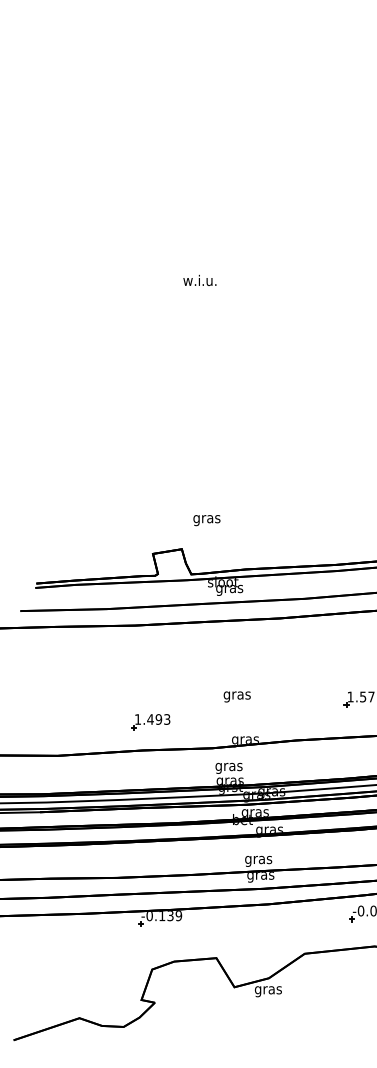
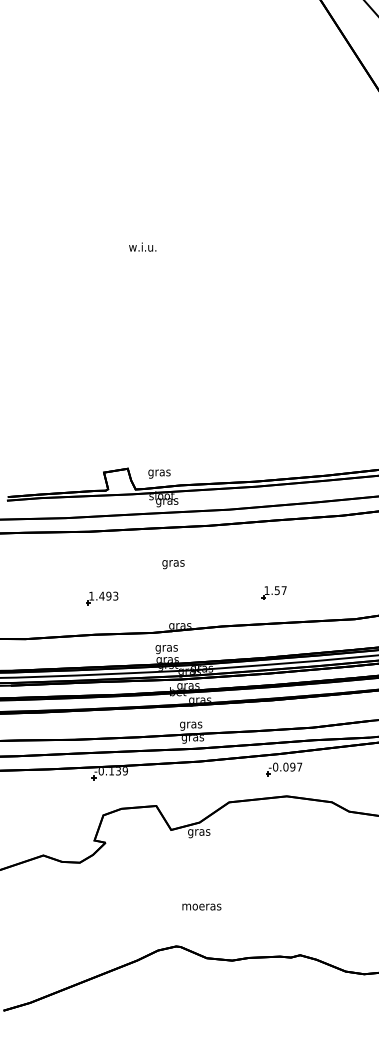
text: (206, 519) -> (159, 473), moved
text: (237, 696) -> (173, 564), moved
part: (151, 722) -> (102, 598), moved

